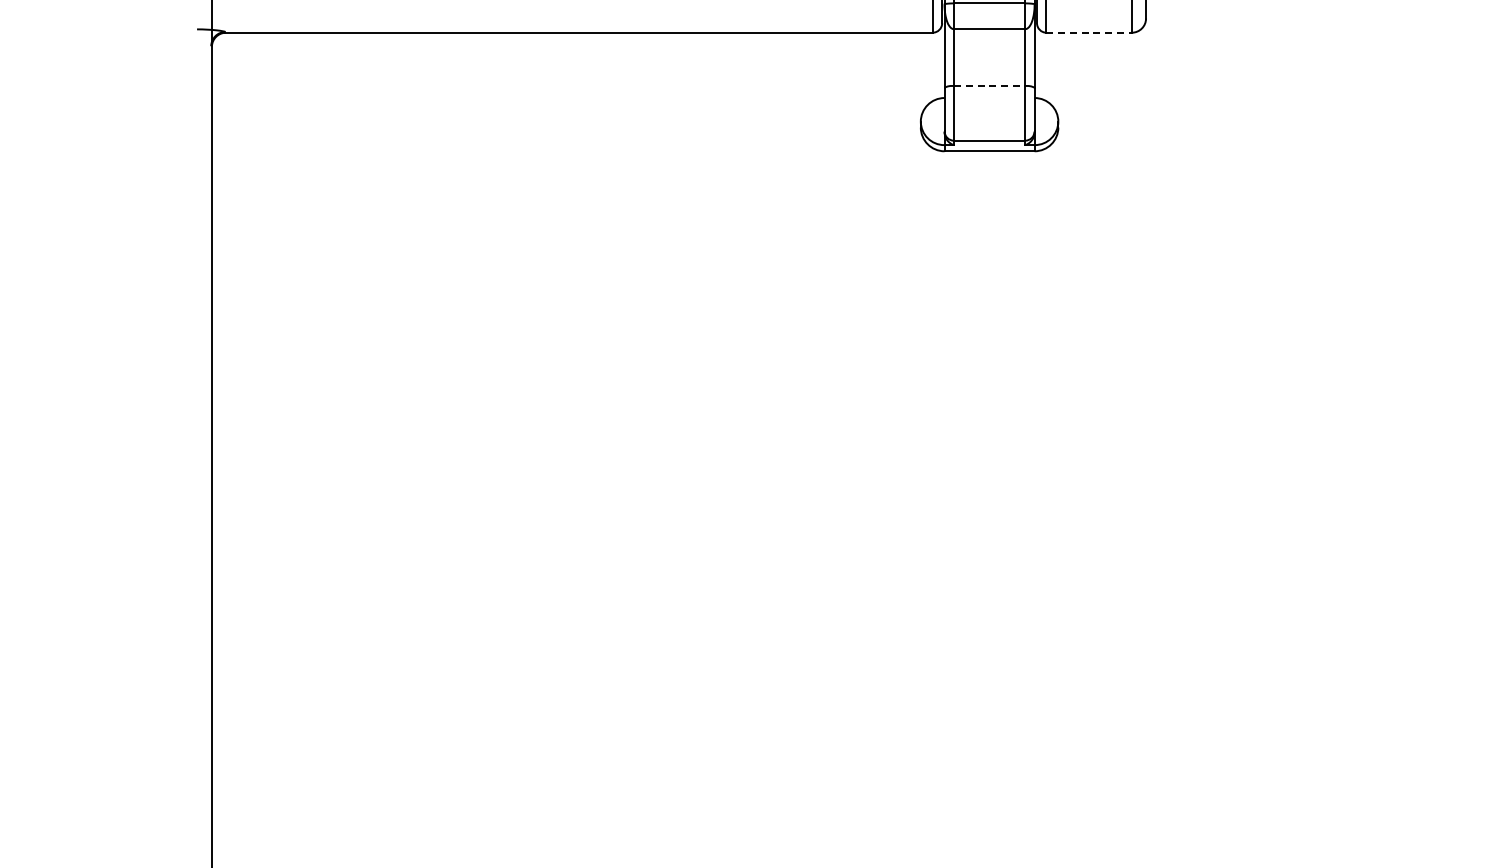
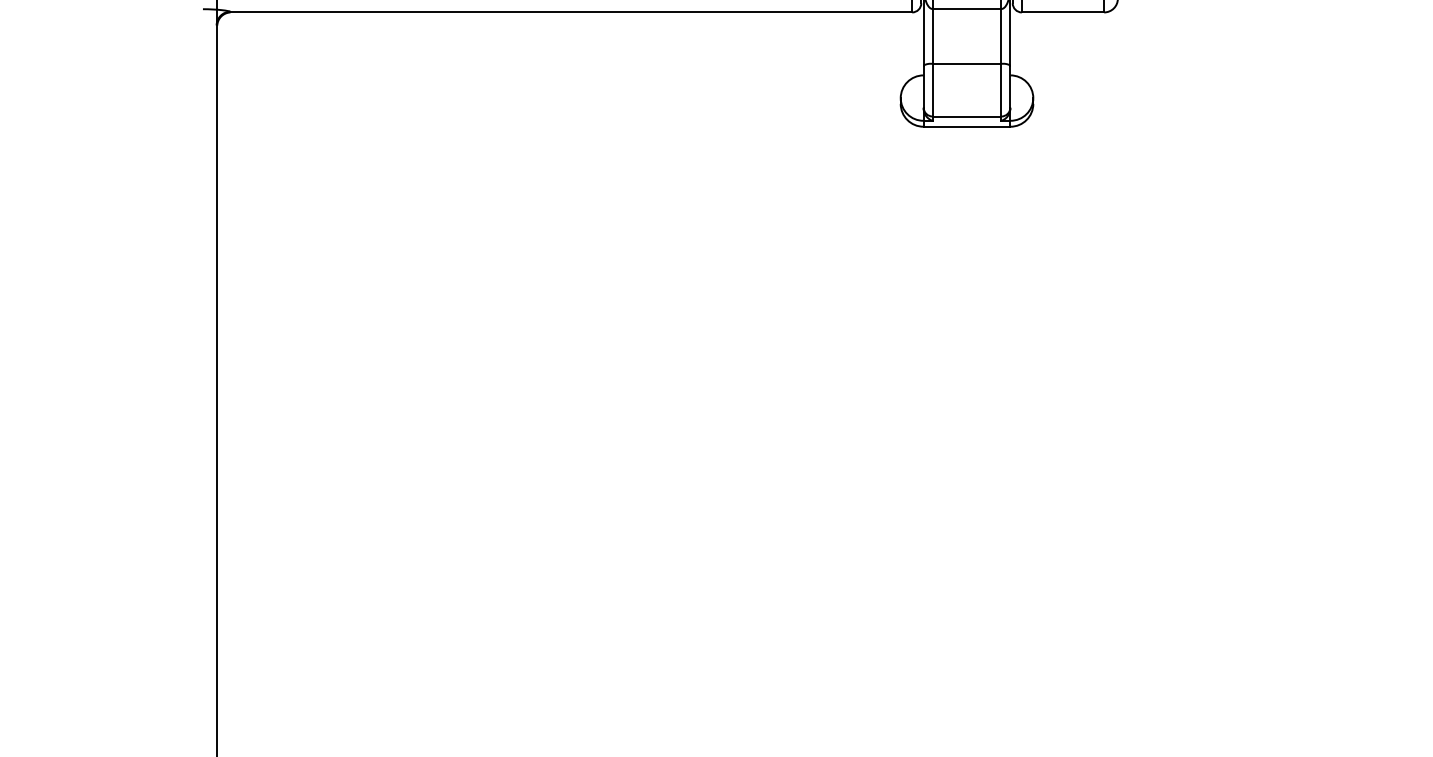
line: (1089, 32) -> (1063, 12), dashed -> solid
line: (989, 86) -> (966, 64), dashed -> solid

